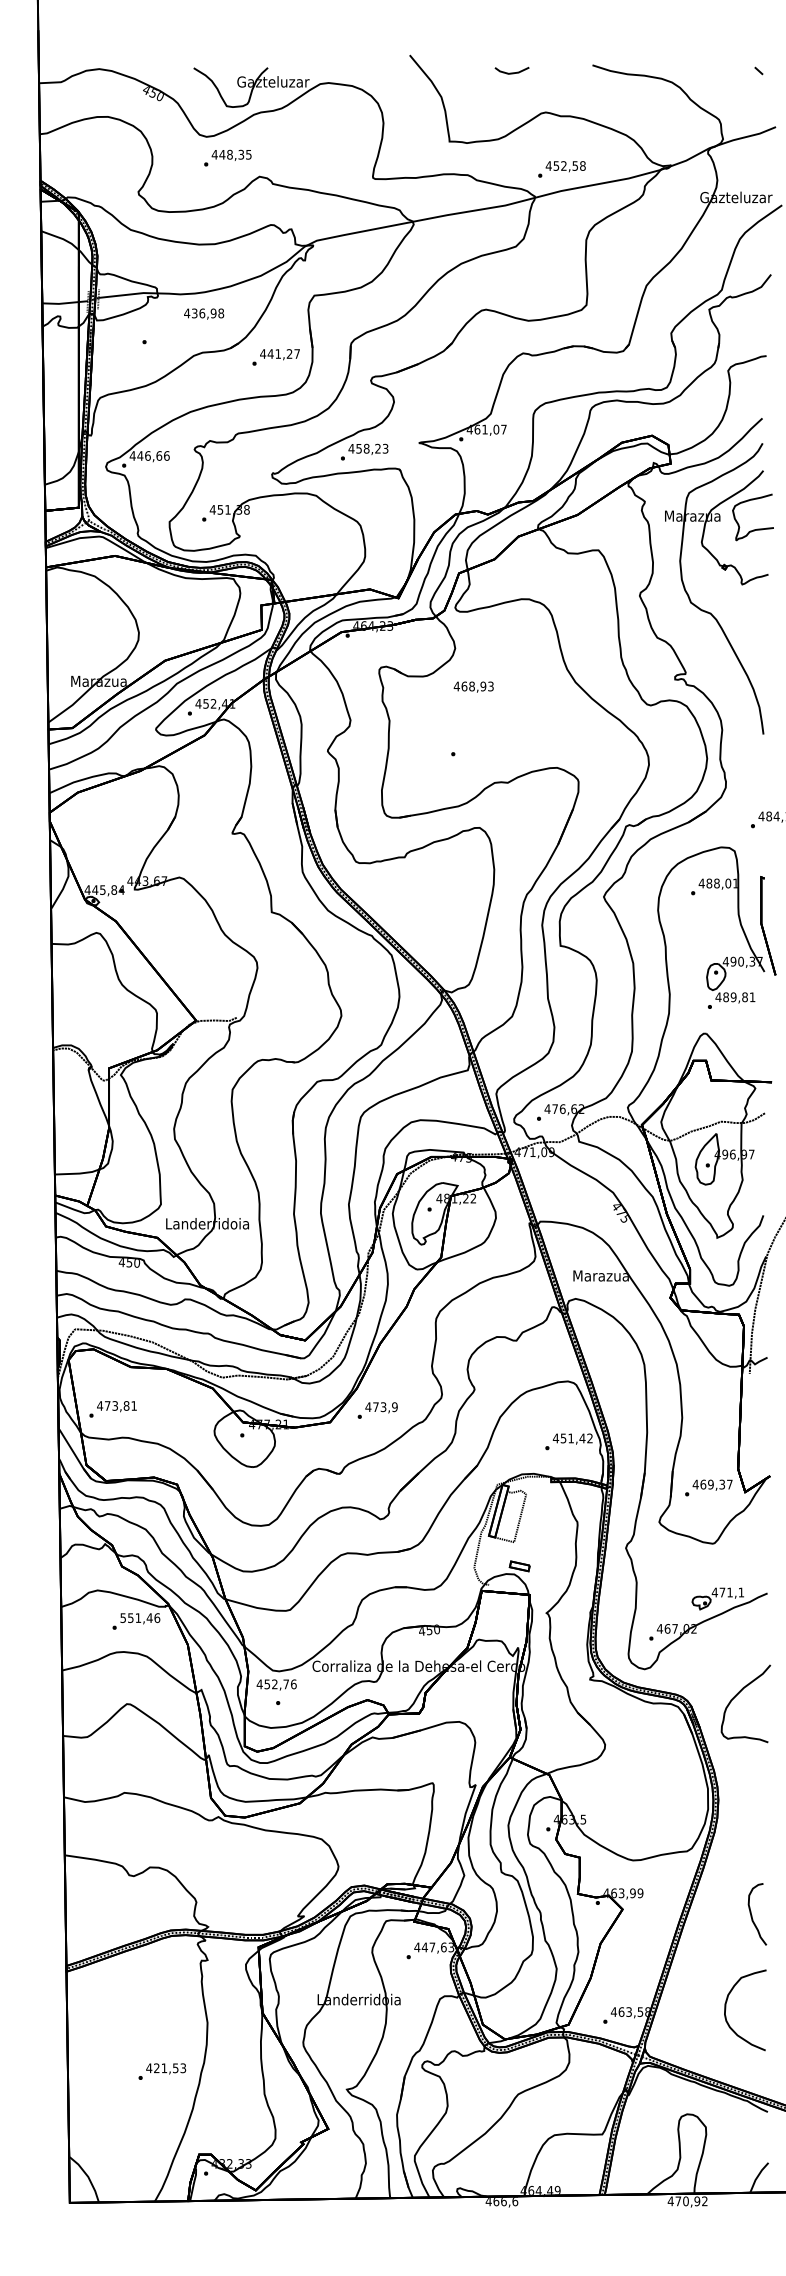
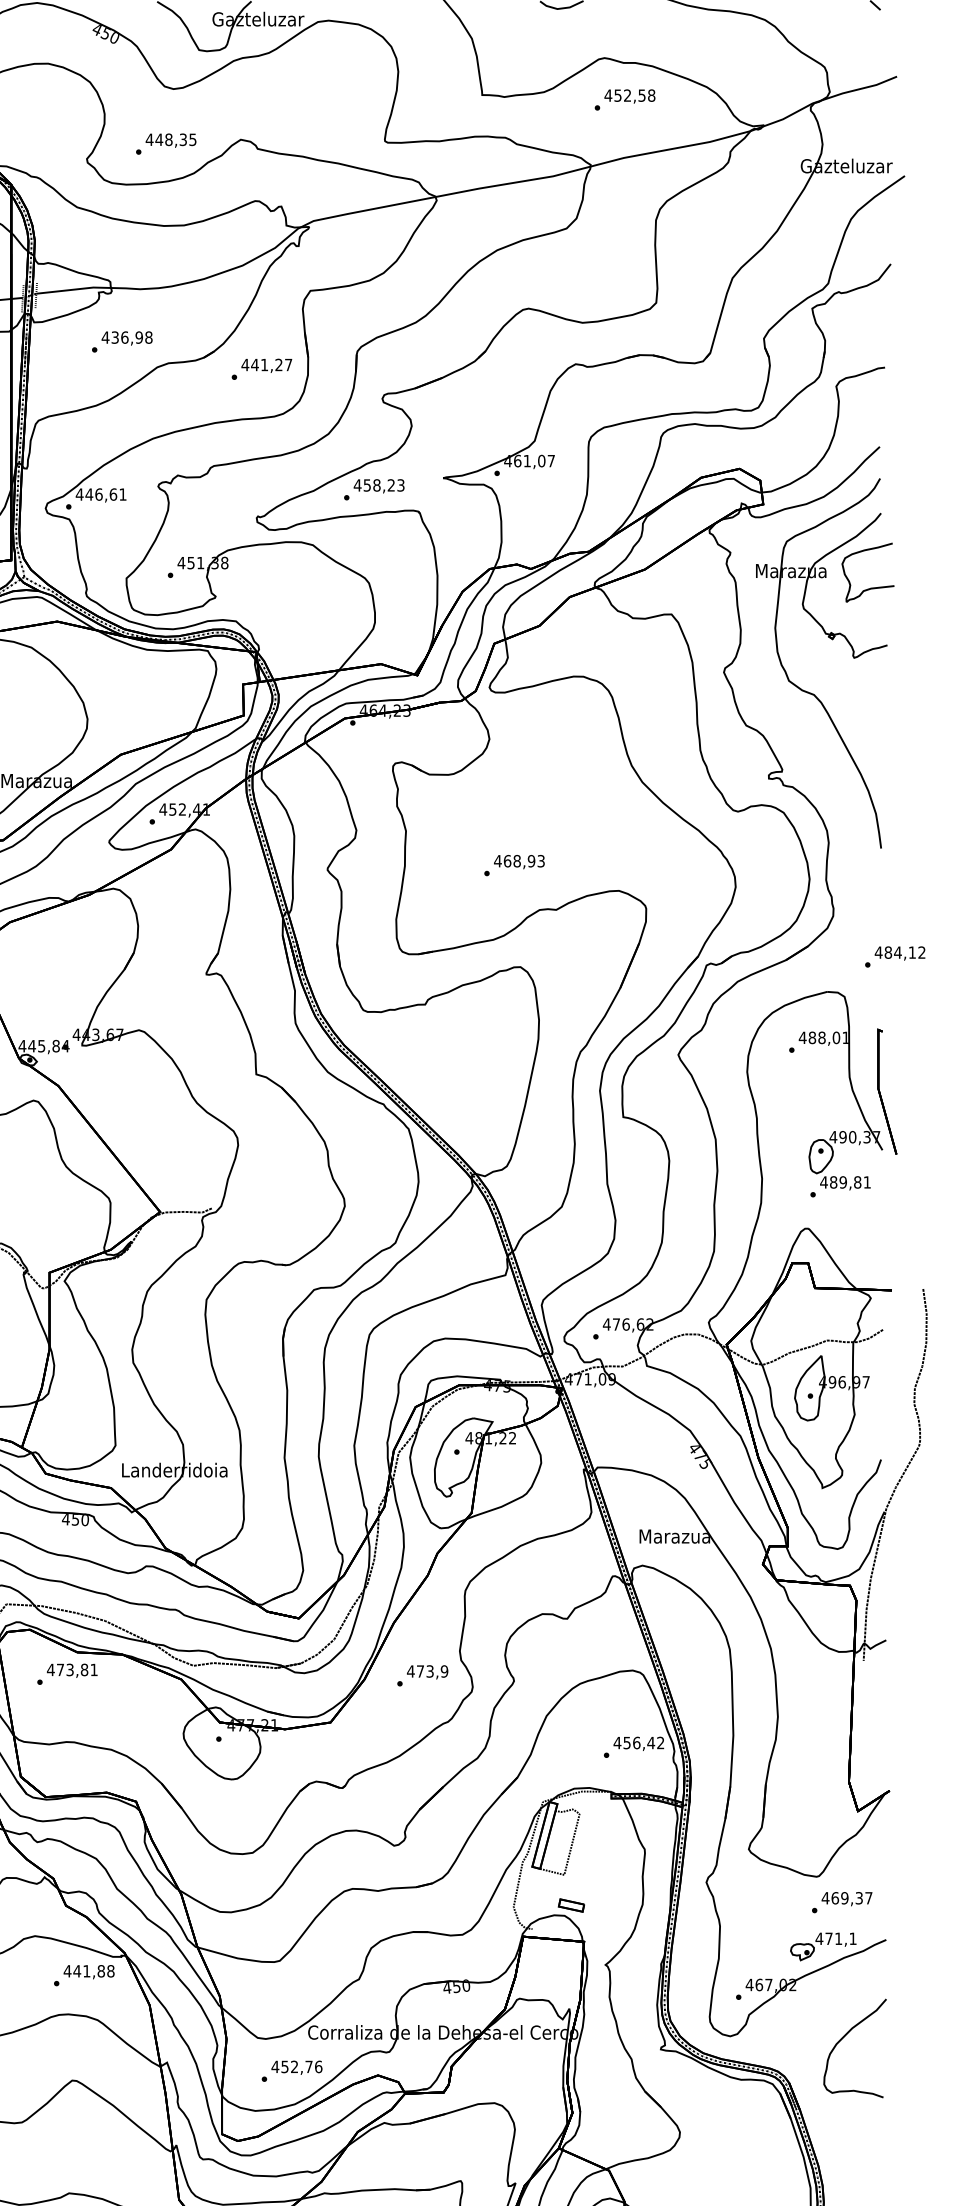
text: (227, 157) -> (165, 143), moved
text: (561, 169) -> (624, 100), moved
text: (204, 313) -> (127, 337), moved
text: (166, 455) -> (122, 493), 446,66 -> 446,61
text: (473, 686) -> (519, 861), moved
text: (112, 1409) -> (66, 1674), moved
text: (377, 1410) -> (422, 1675), moved
text: (571, 1438) -> (637, 1743), 451,42 -> 456,42
text: (708, 1487) -> (841, 1901), moved
text: (140, 1618) -> (89, 1971), 551,46 -> 441,88
text: (276, 1684) -> (296, 2067), moved
curve: (737, 1695) -> (844, 2037), moved

